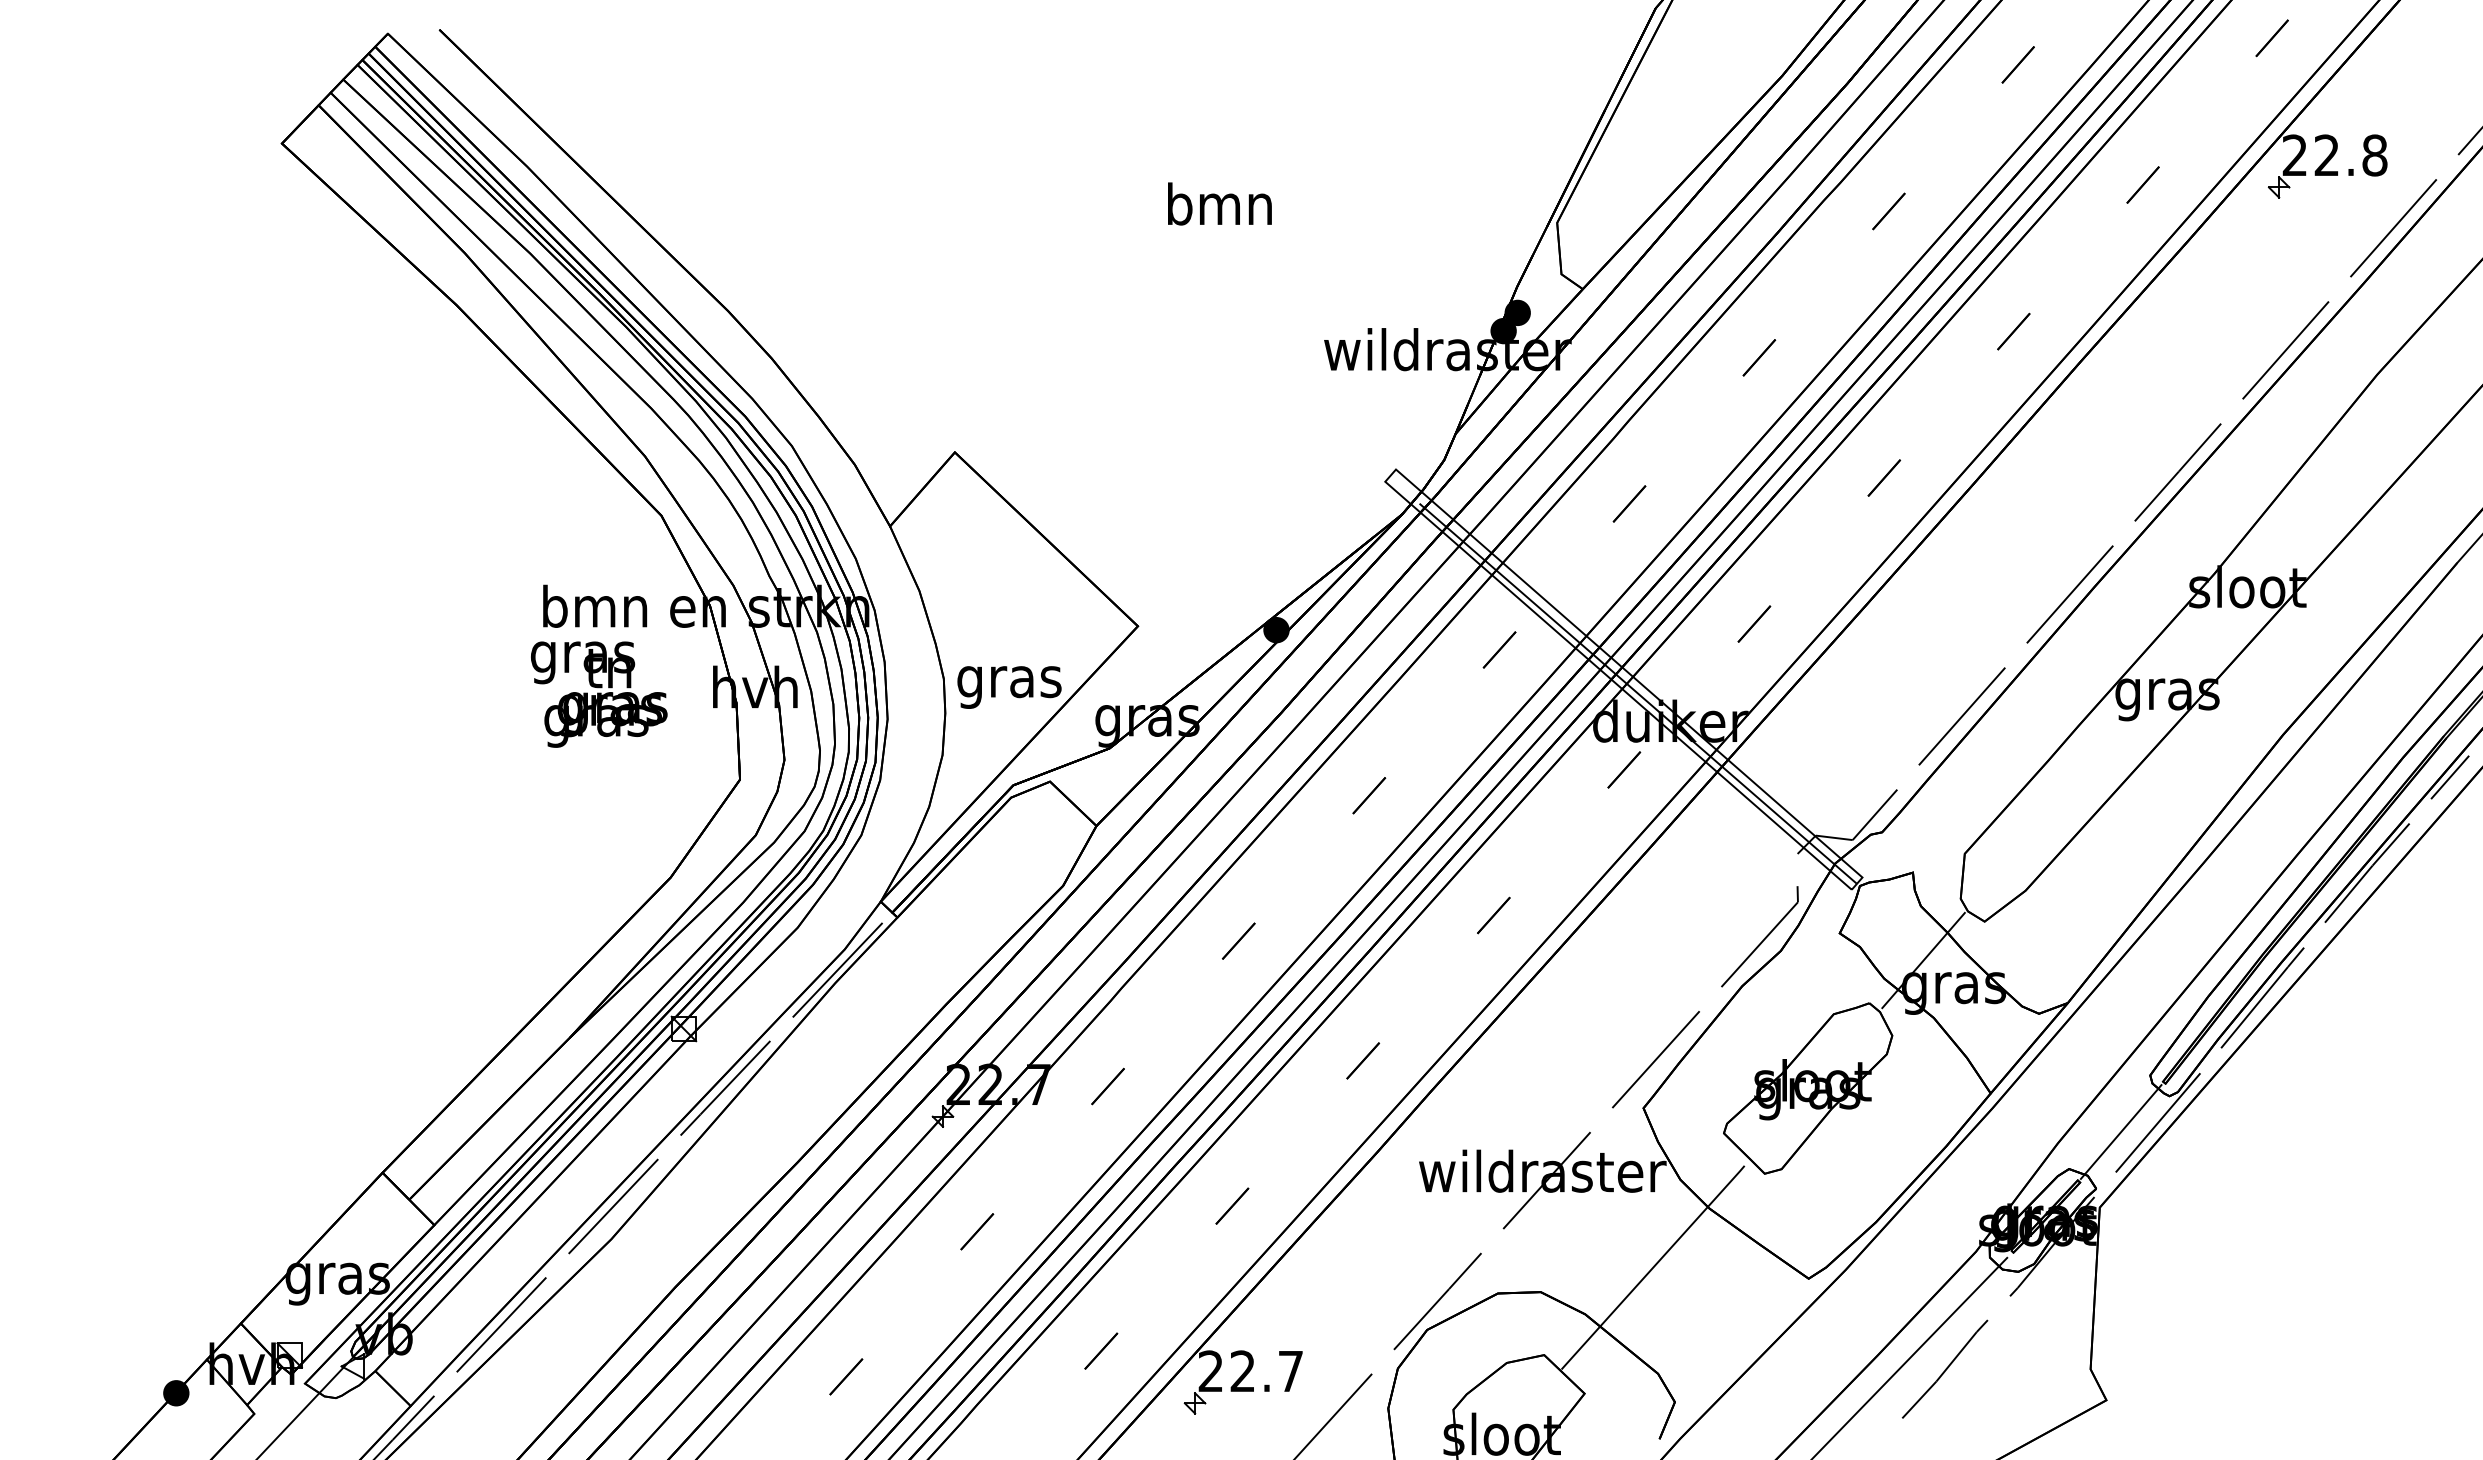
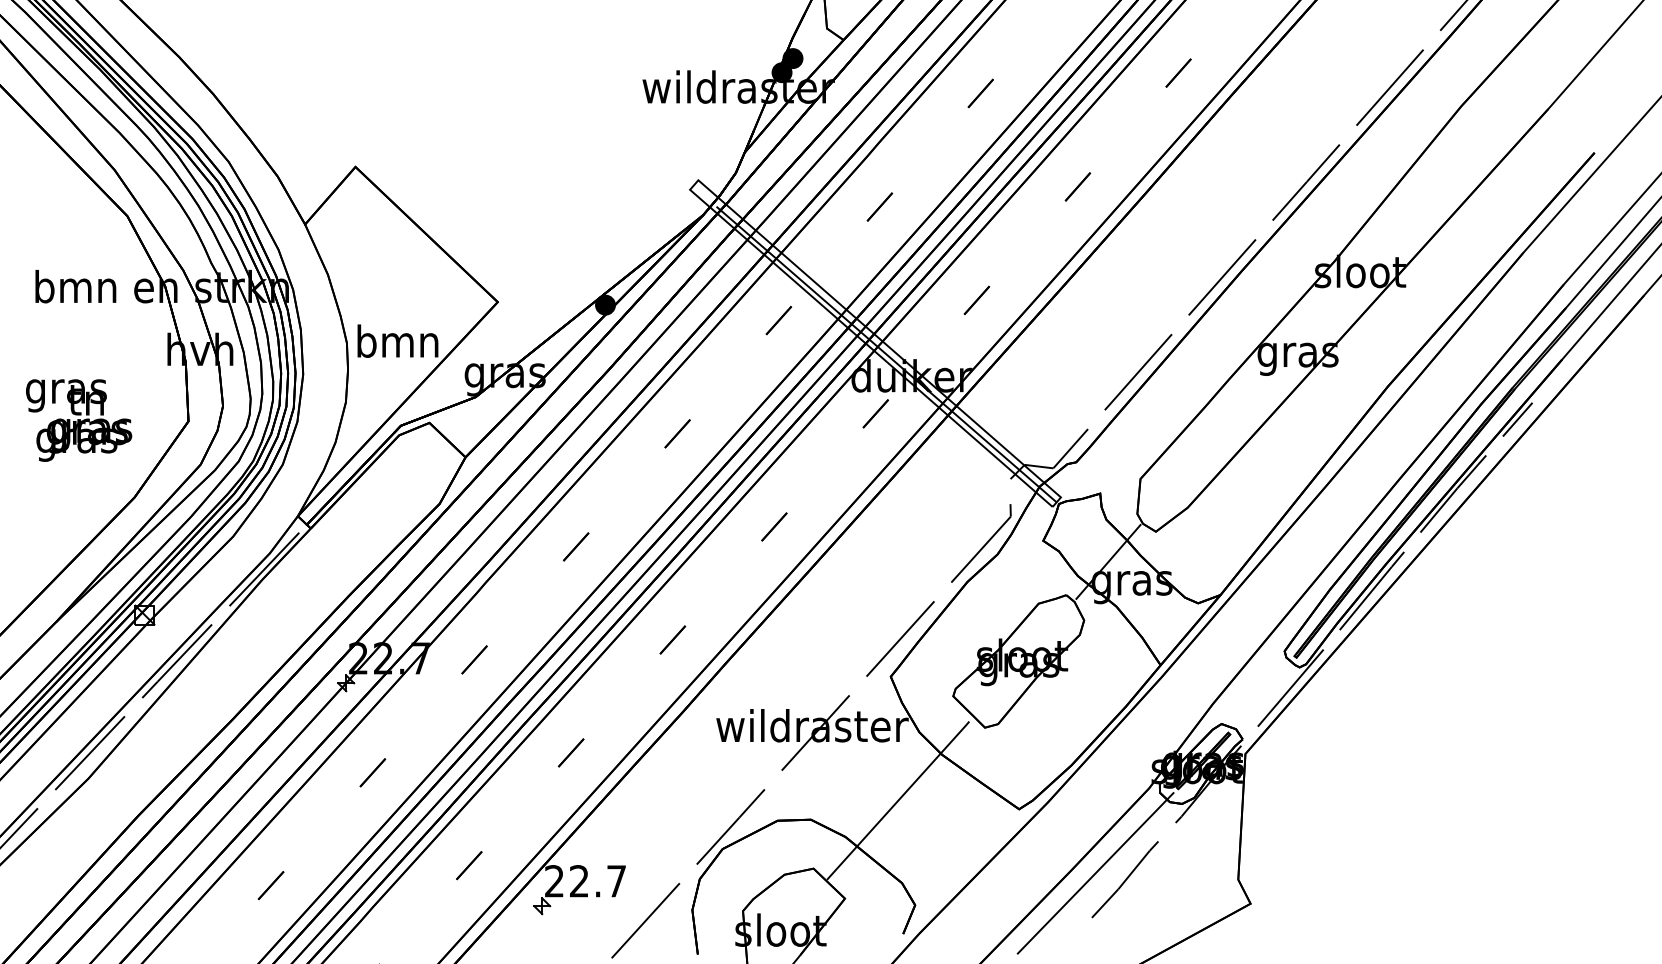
text: (1009, 681) -> (397, 345), gras -> bmn
text: (599, 694) -> (79, 420), moved
line: (2120, 1131) -> (1261, 694), removed

